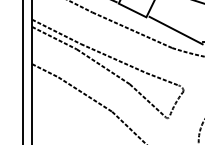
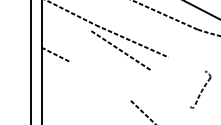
line: (54, 37) -> (66, 17), removed
line: (162, 79) -> (186, 64), removed
line: (85, 94) -> (101, 81), removed
line: (147, 100) -> (170, 88), removed

